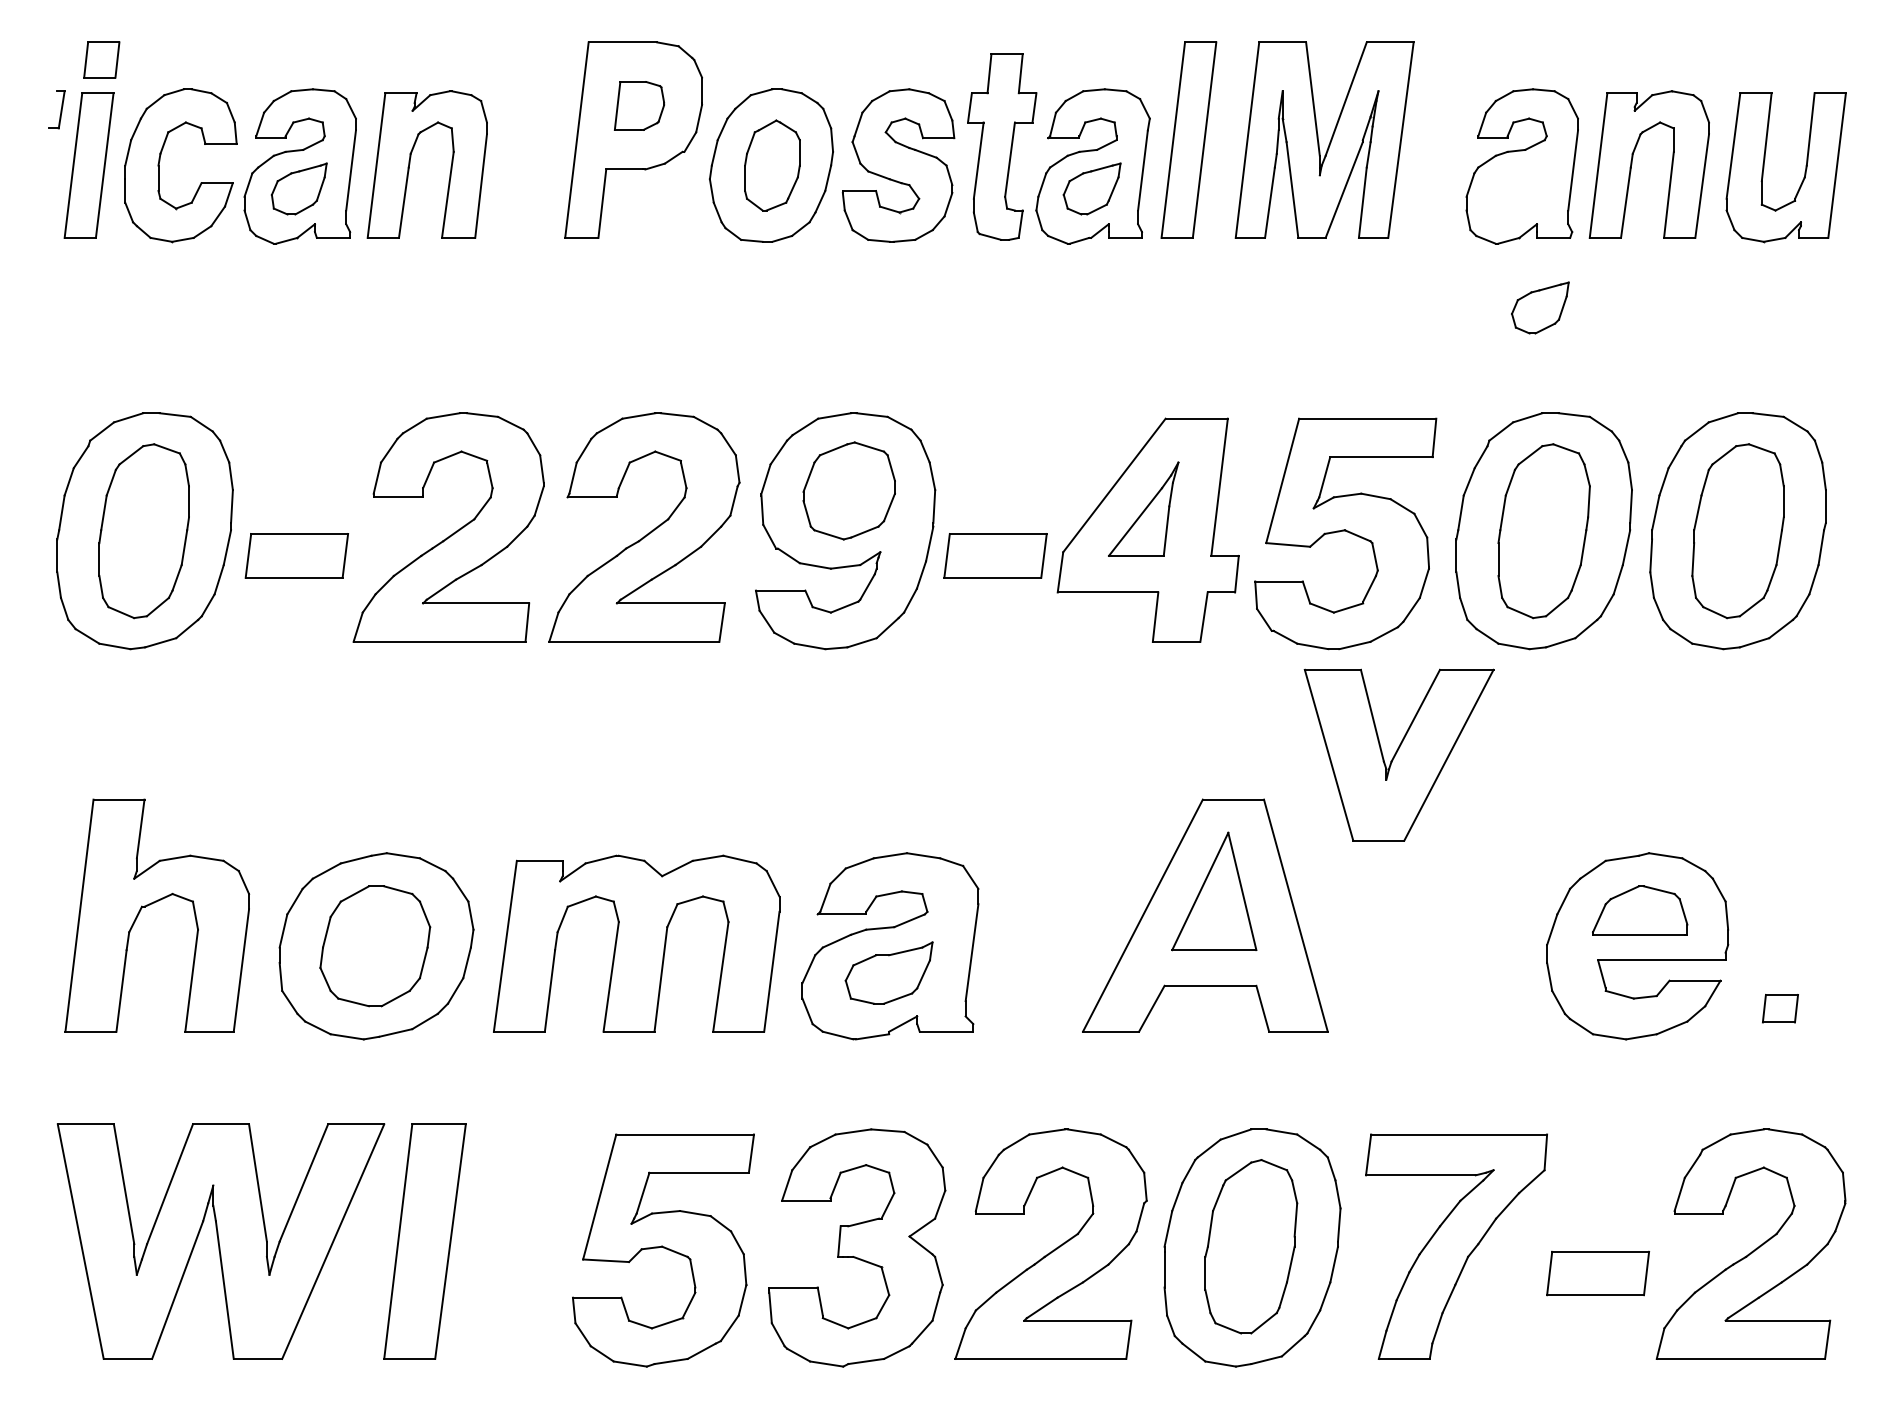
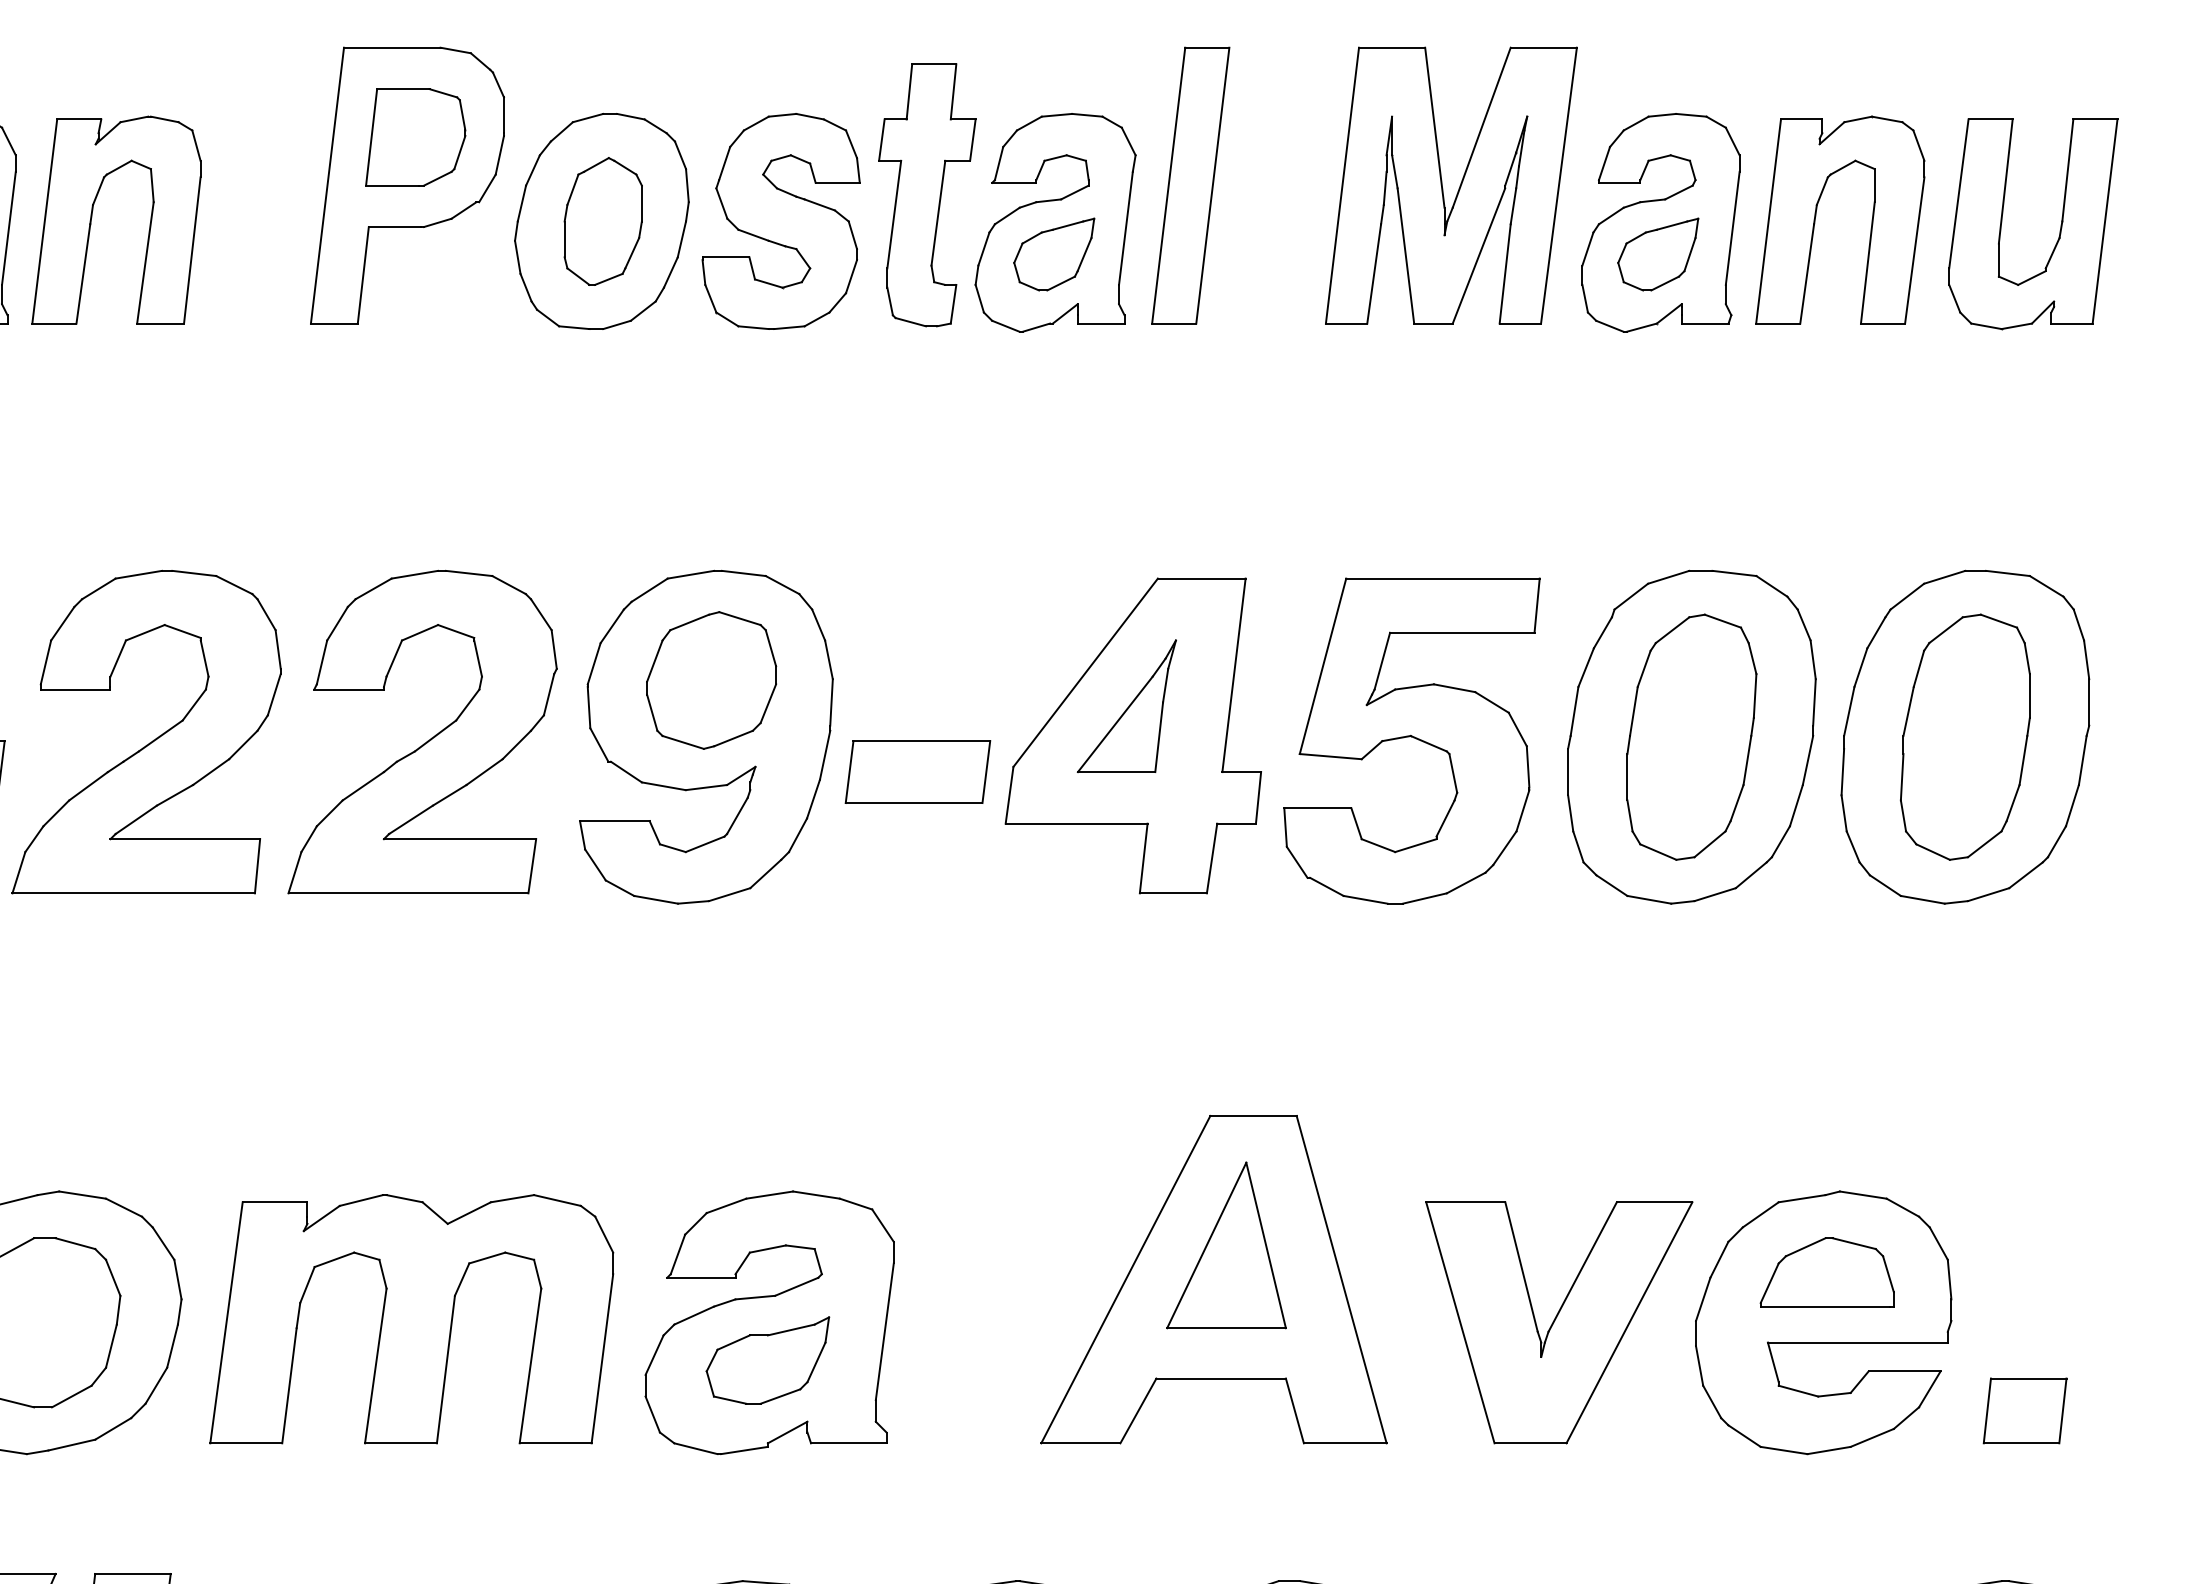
part: (639, 105) -> (415, 136), size x1.43
part: (1324, 139) -> (1451, 184), moved
part: (1540, 307) -> (1658, 253), moved
part: (1398, 754) -> (1558, 1321), moved
part: (1780, 1008) -> (2025, 1410), size x1.67

